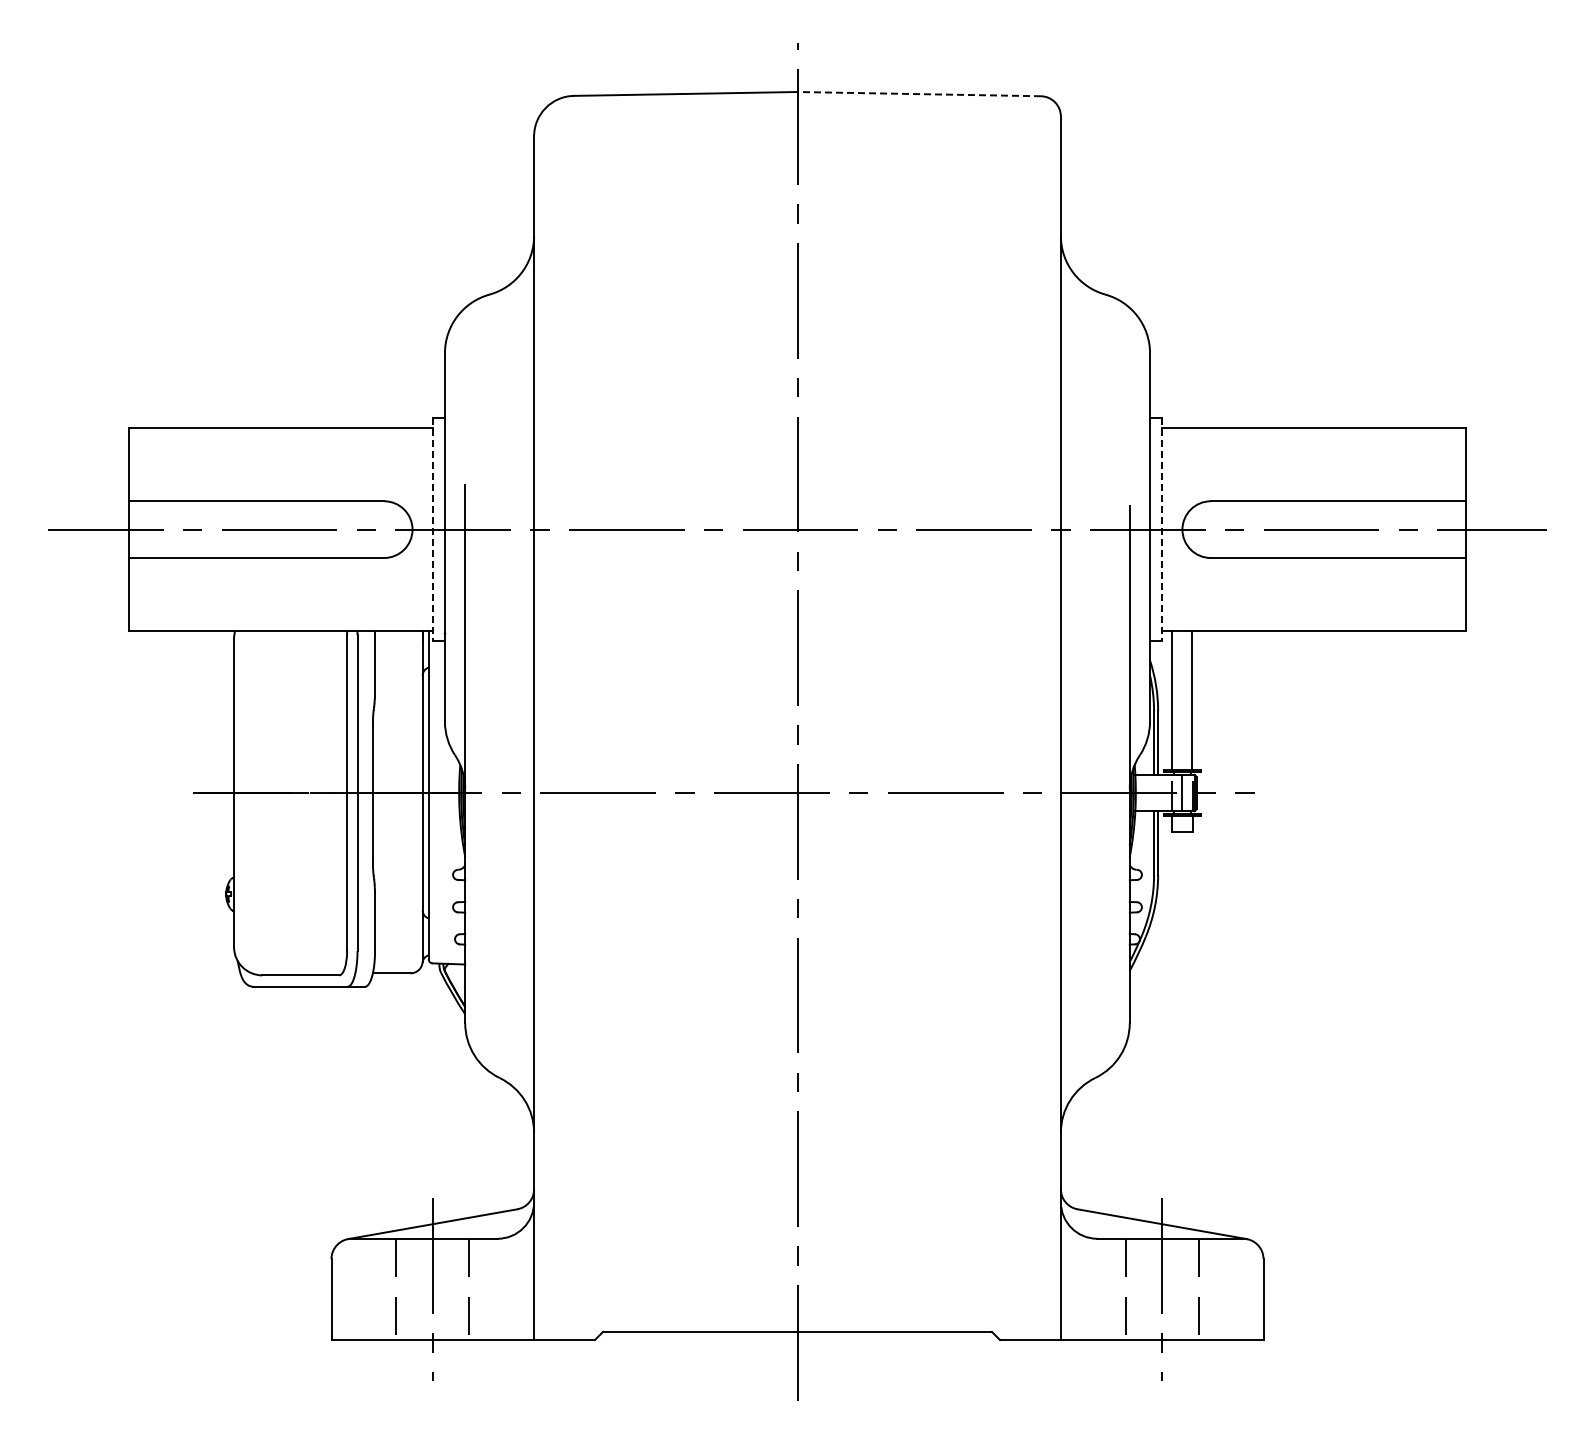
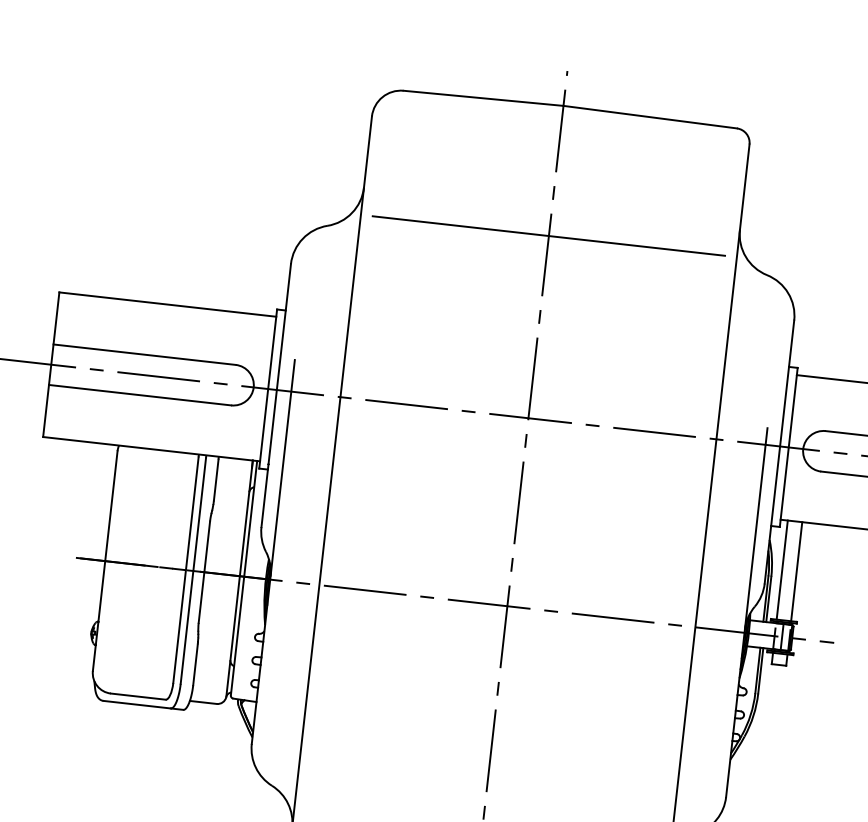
line: (919, 94) -> (650, 117), dashed -> solid
line: (797, 274) -> (548, 236), added
line: (432, 530) -> (267, 389), dashed -> solid
line: (1162, 530) -> (788, 448), dashed -> solid

